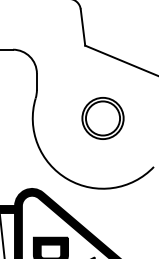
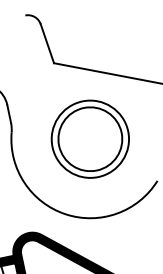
part: (102, 118) -> (89, 139), size x1.67

